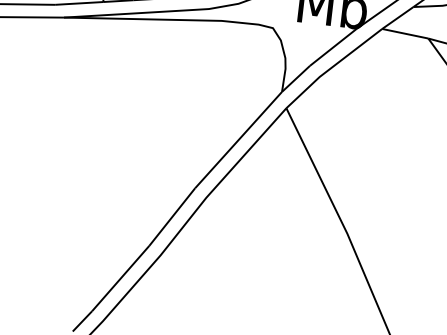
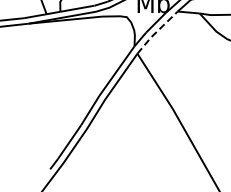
line: (332, 68) -> (156, 32), solid -> dashed

